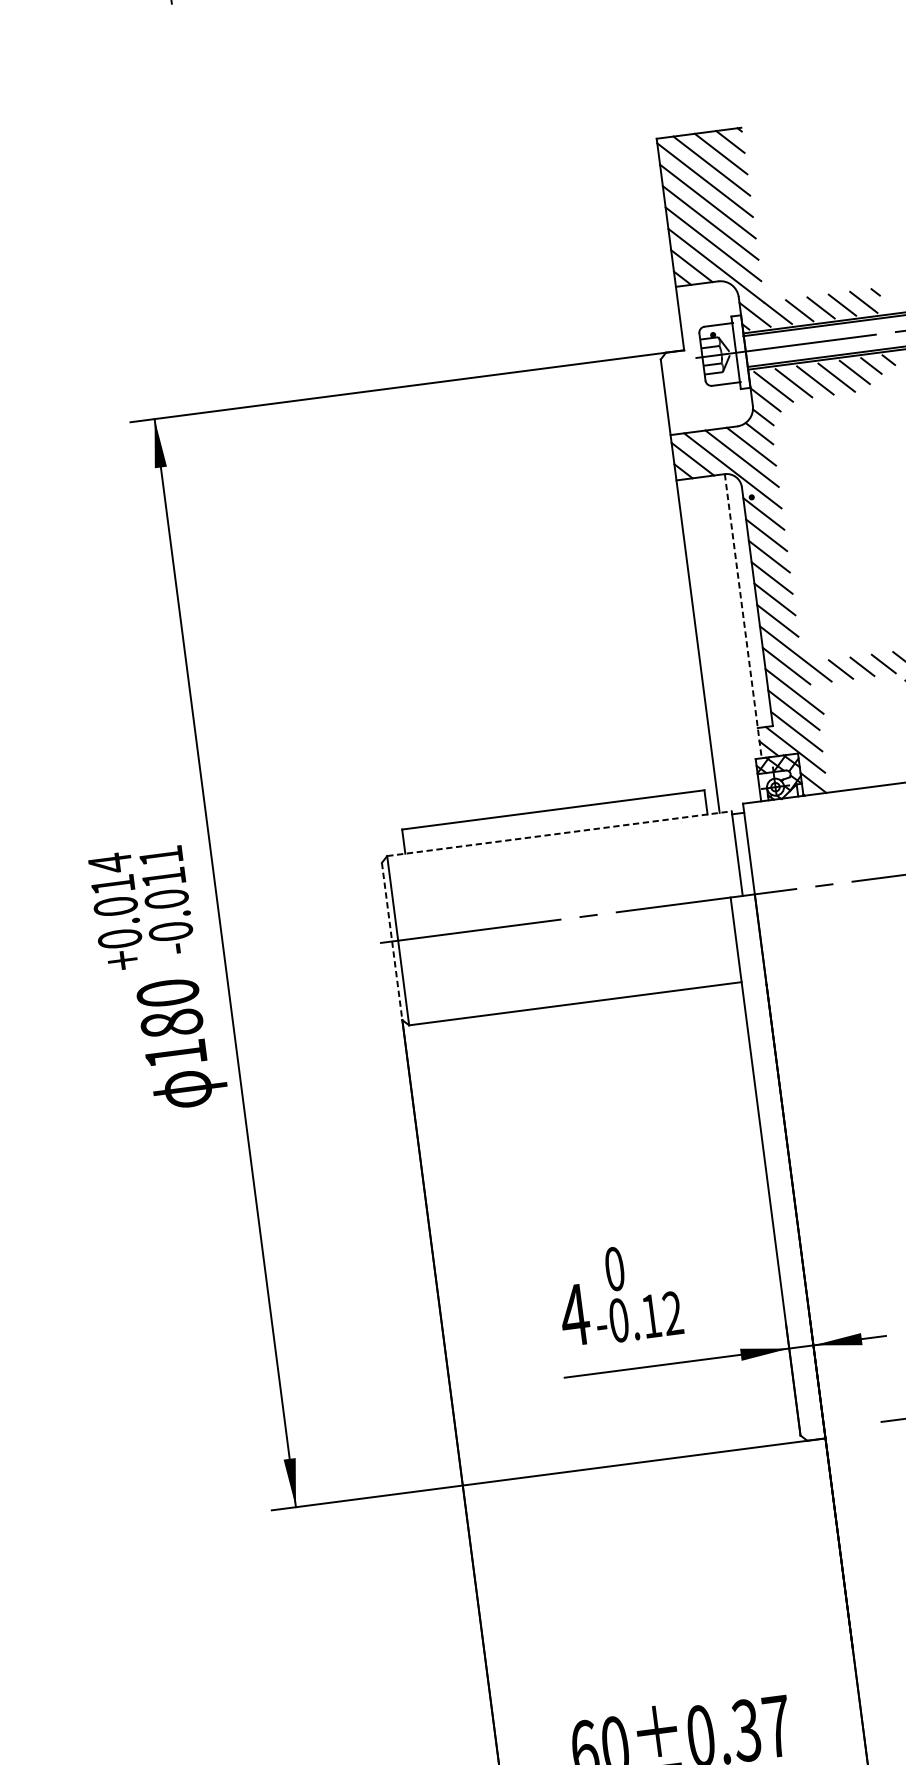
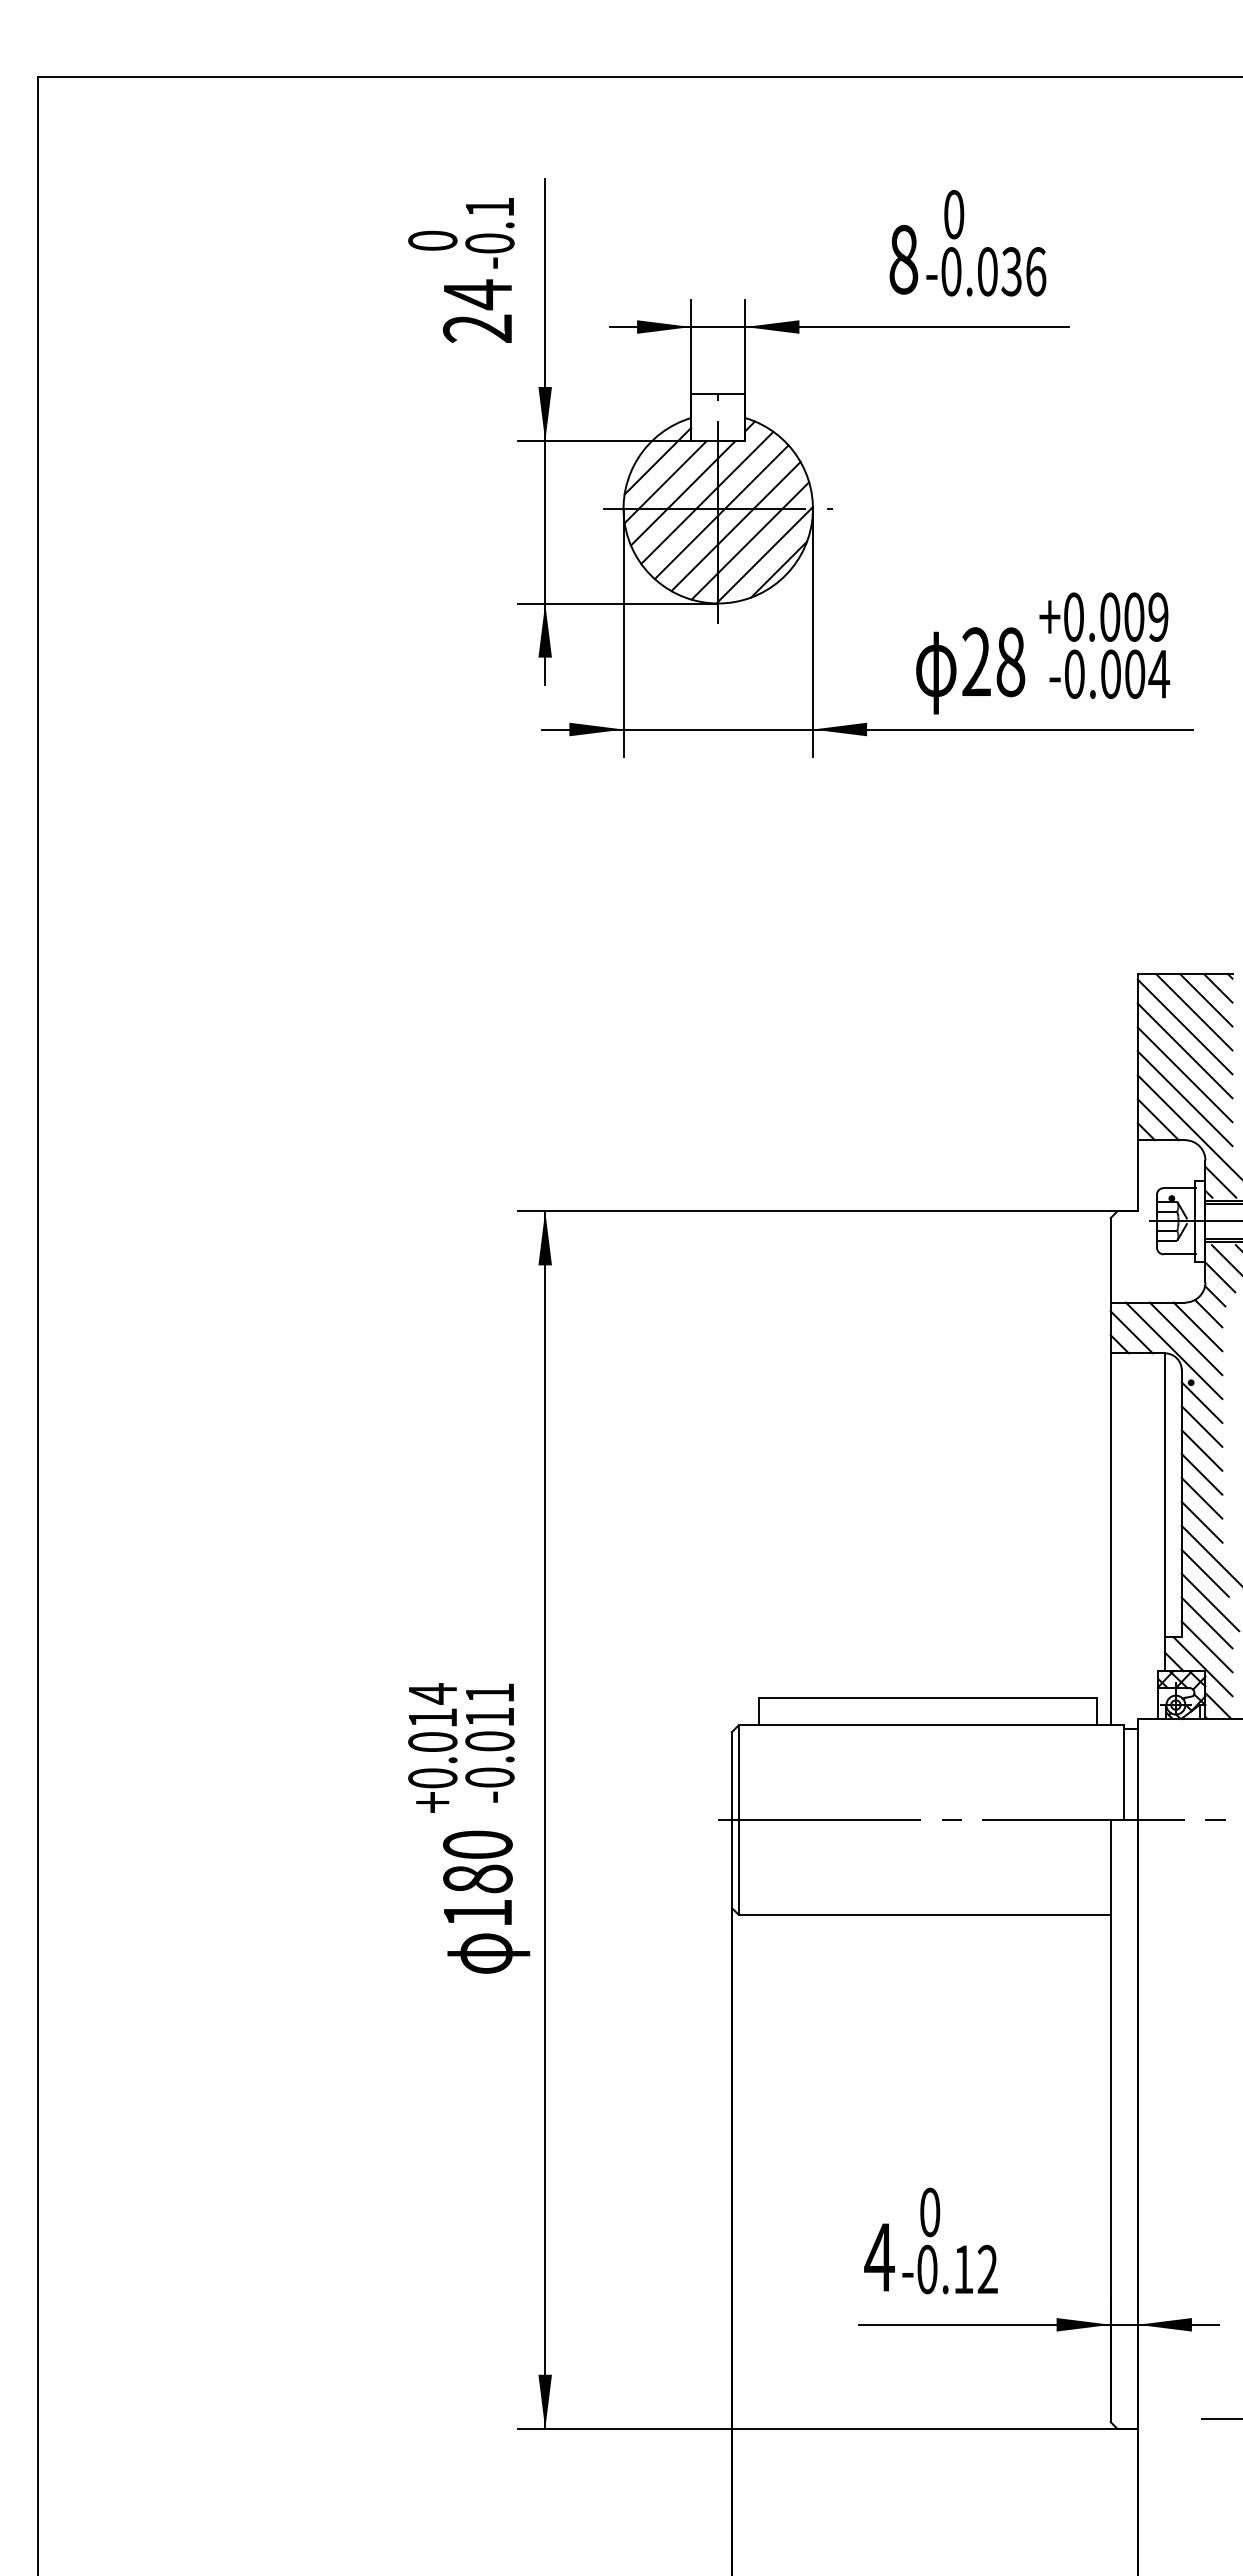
line: (742, 616) -> (1164, 1512), dashed -> solid
line: (559, 833) -> (931, 1725), dashed -> solid
line: (391, 941) -> (731, 1820), dashed -> solid

